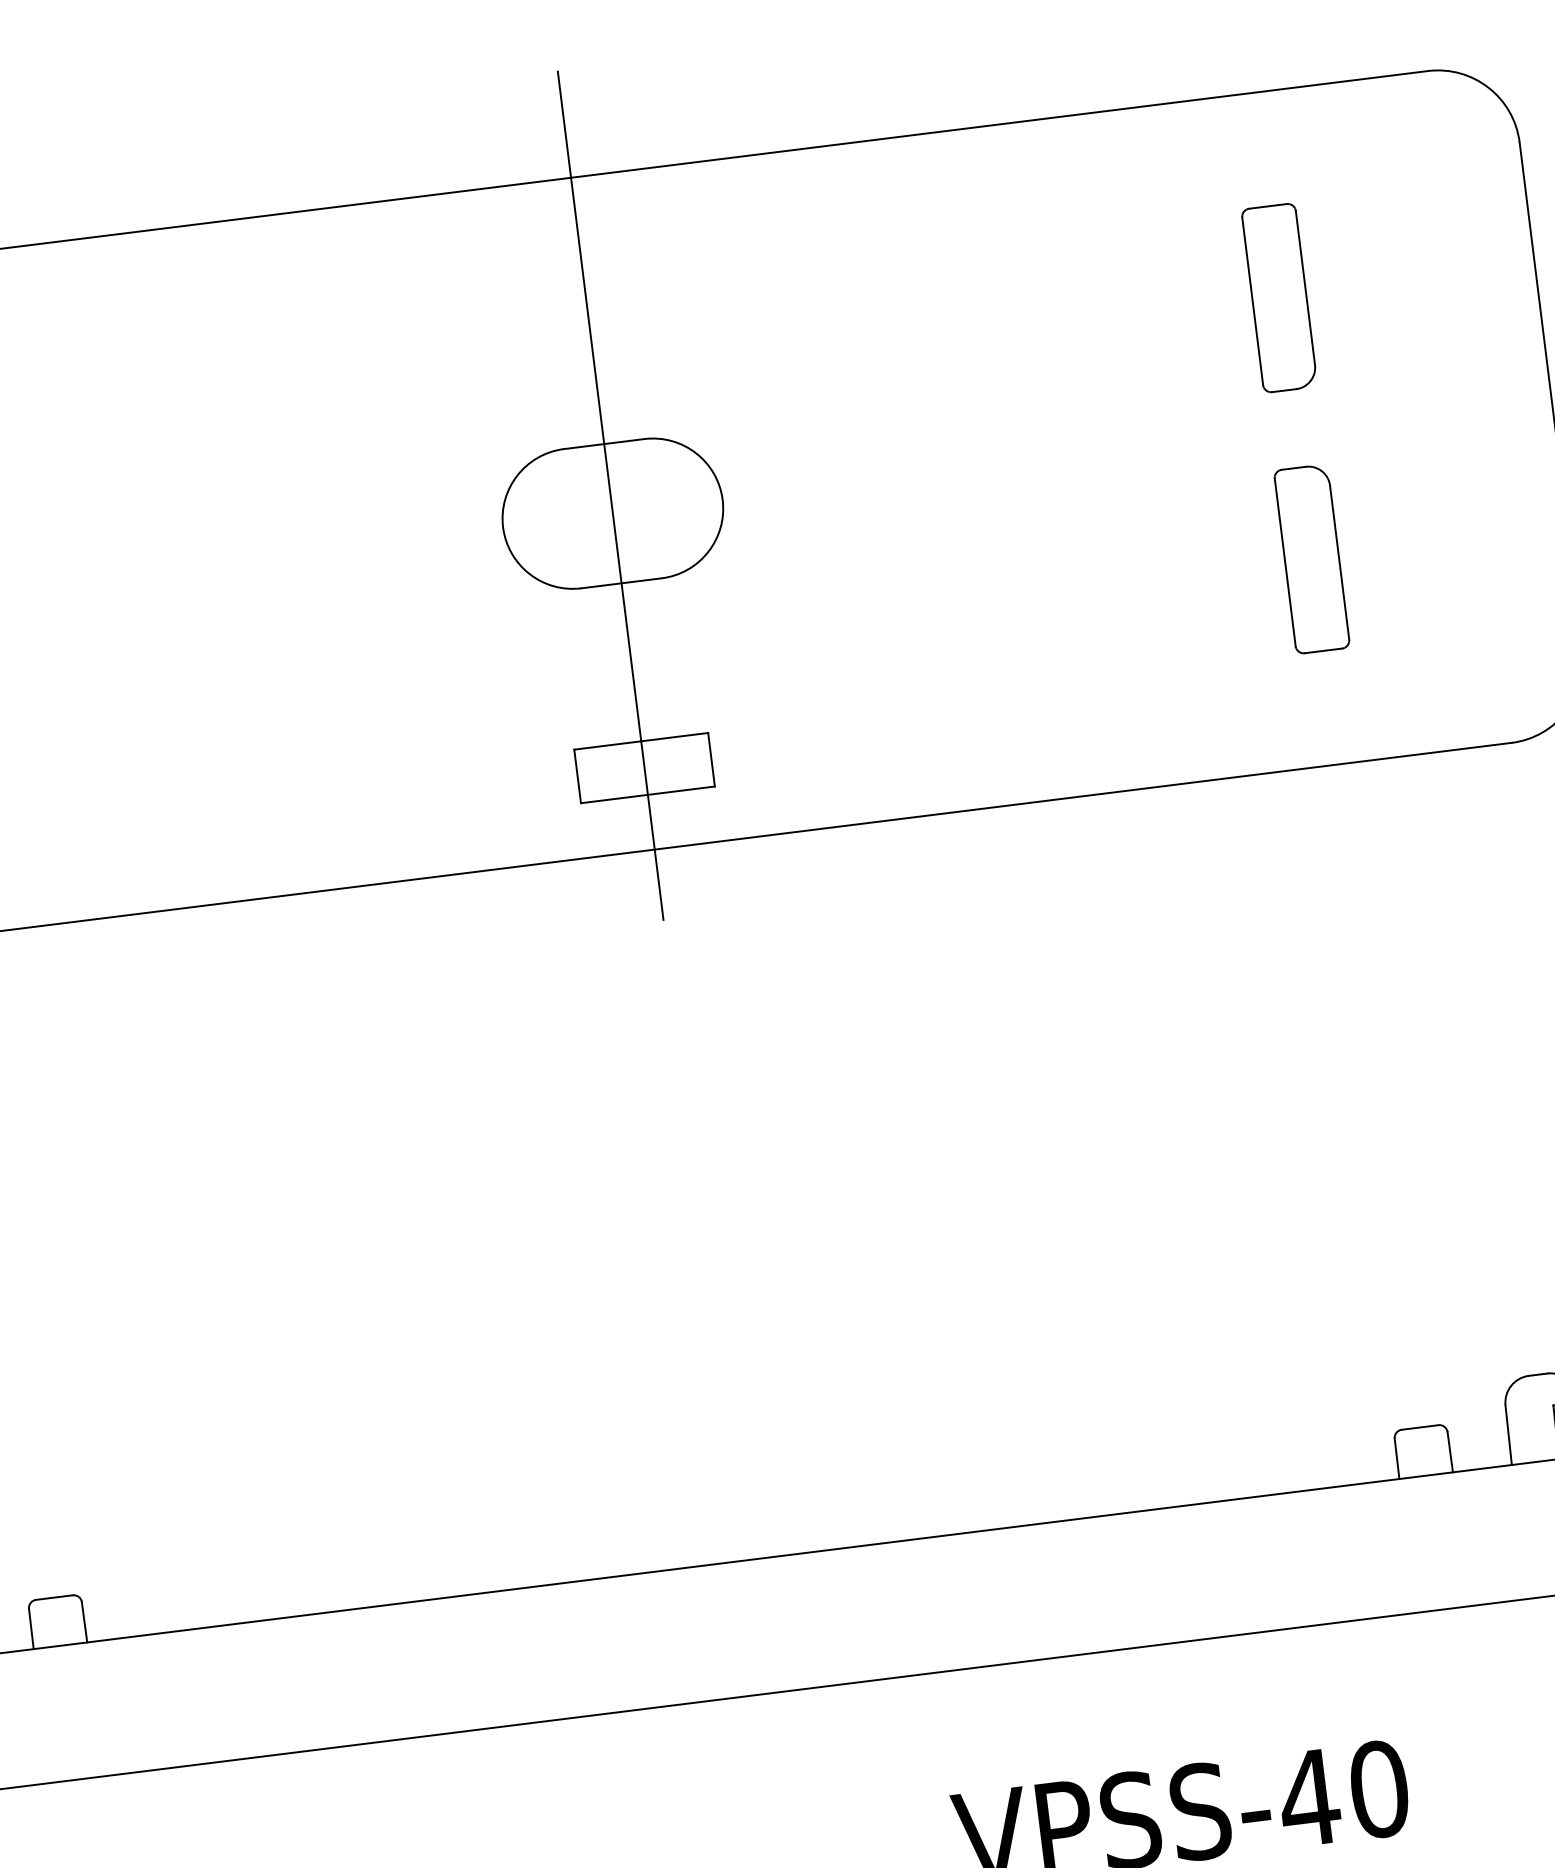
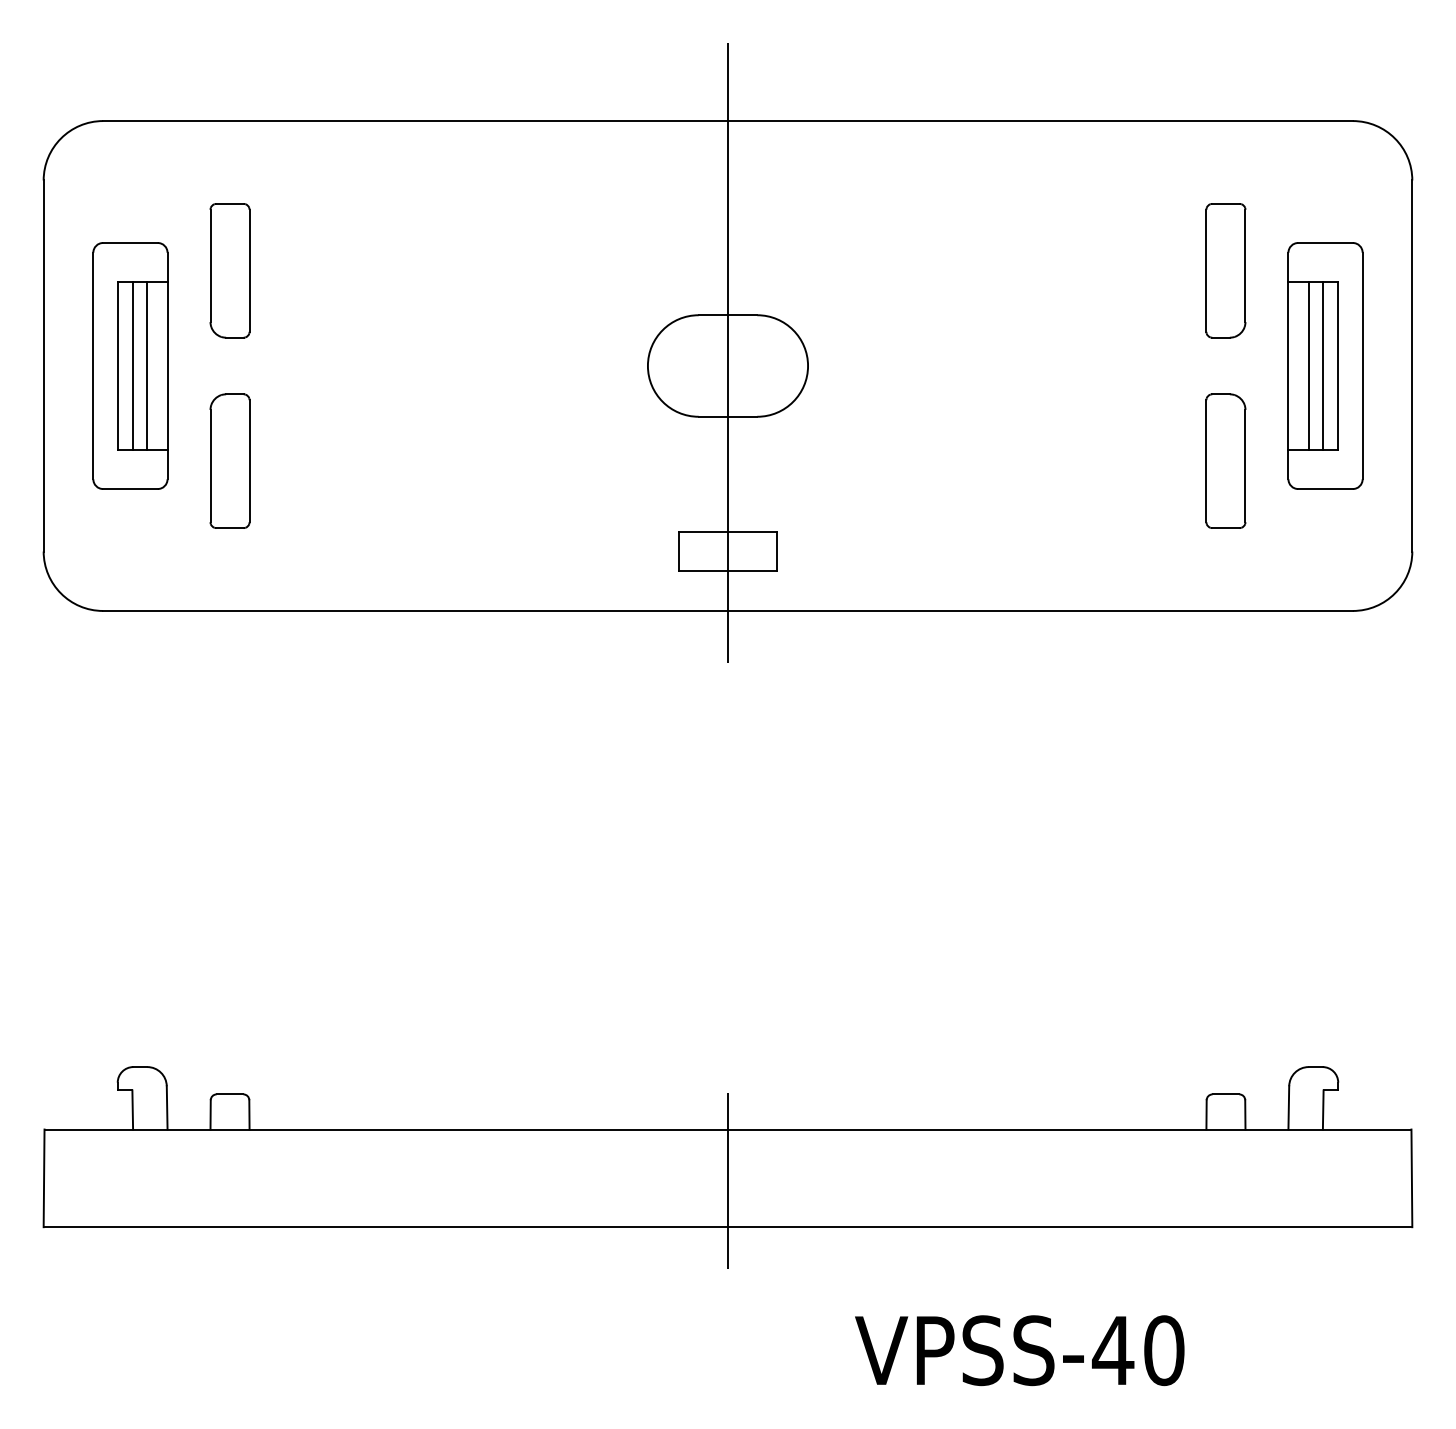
part: (1432, 410) -> (1325, 365), added
line: (752, 1631) -> (728, 1181), added

